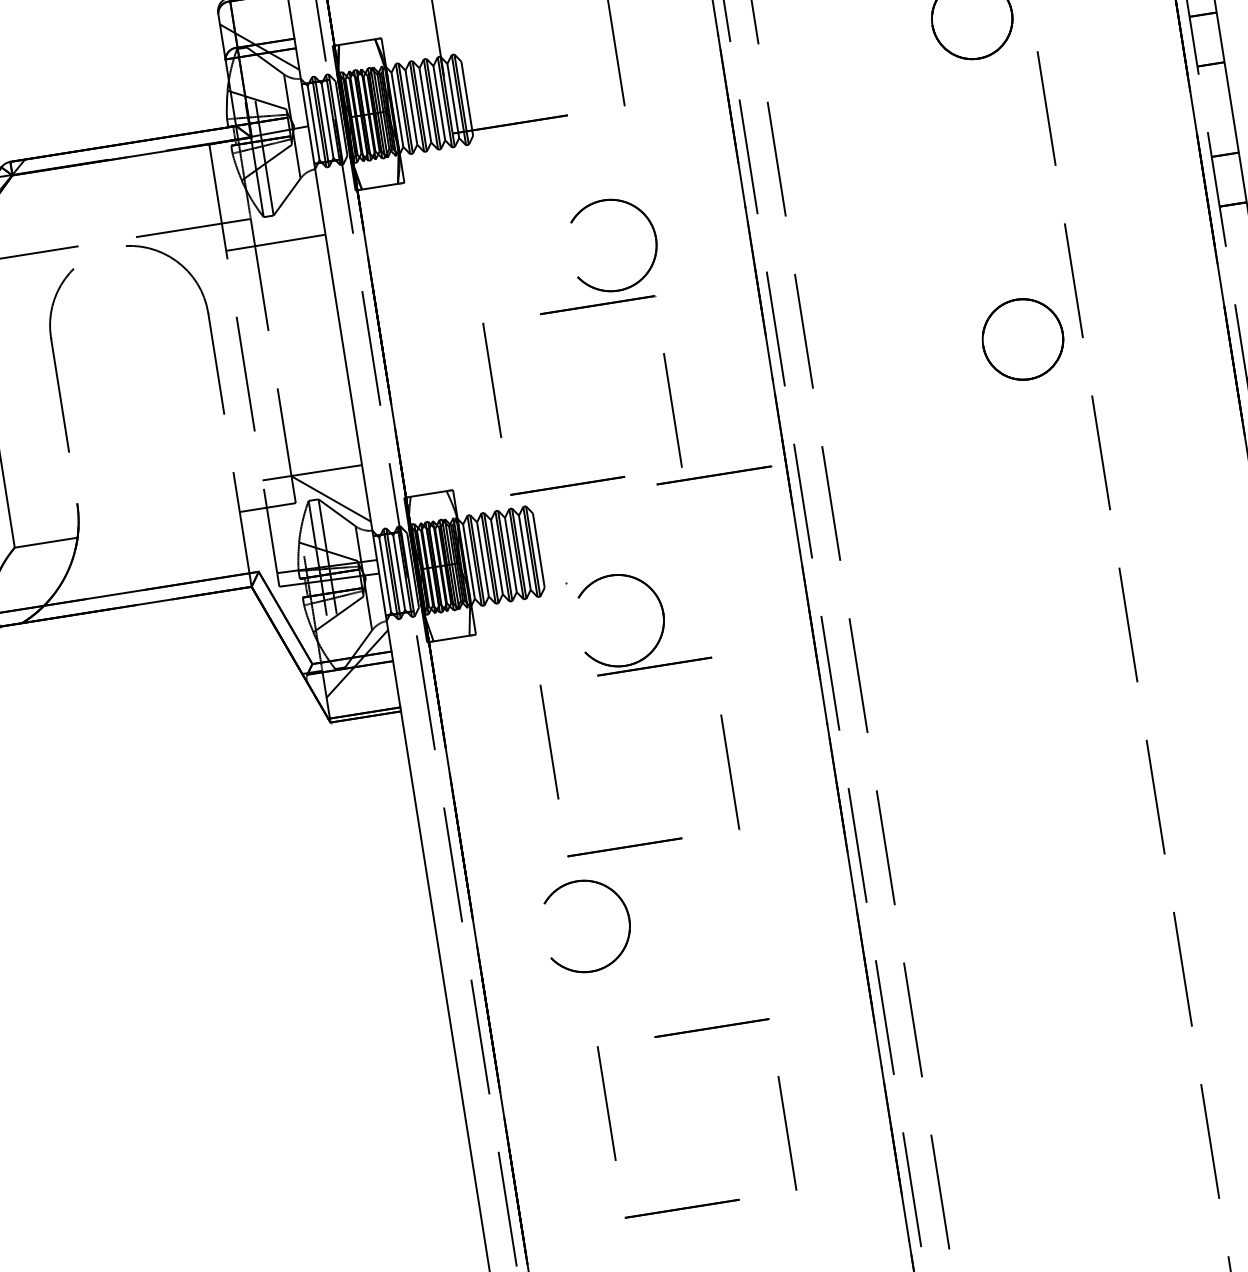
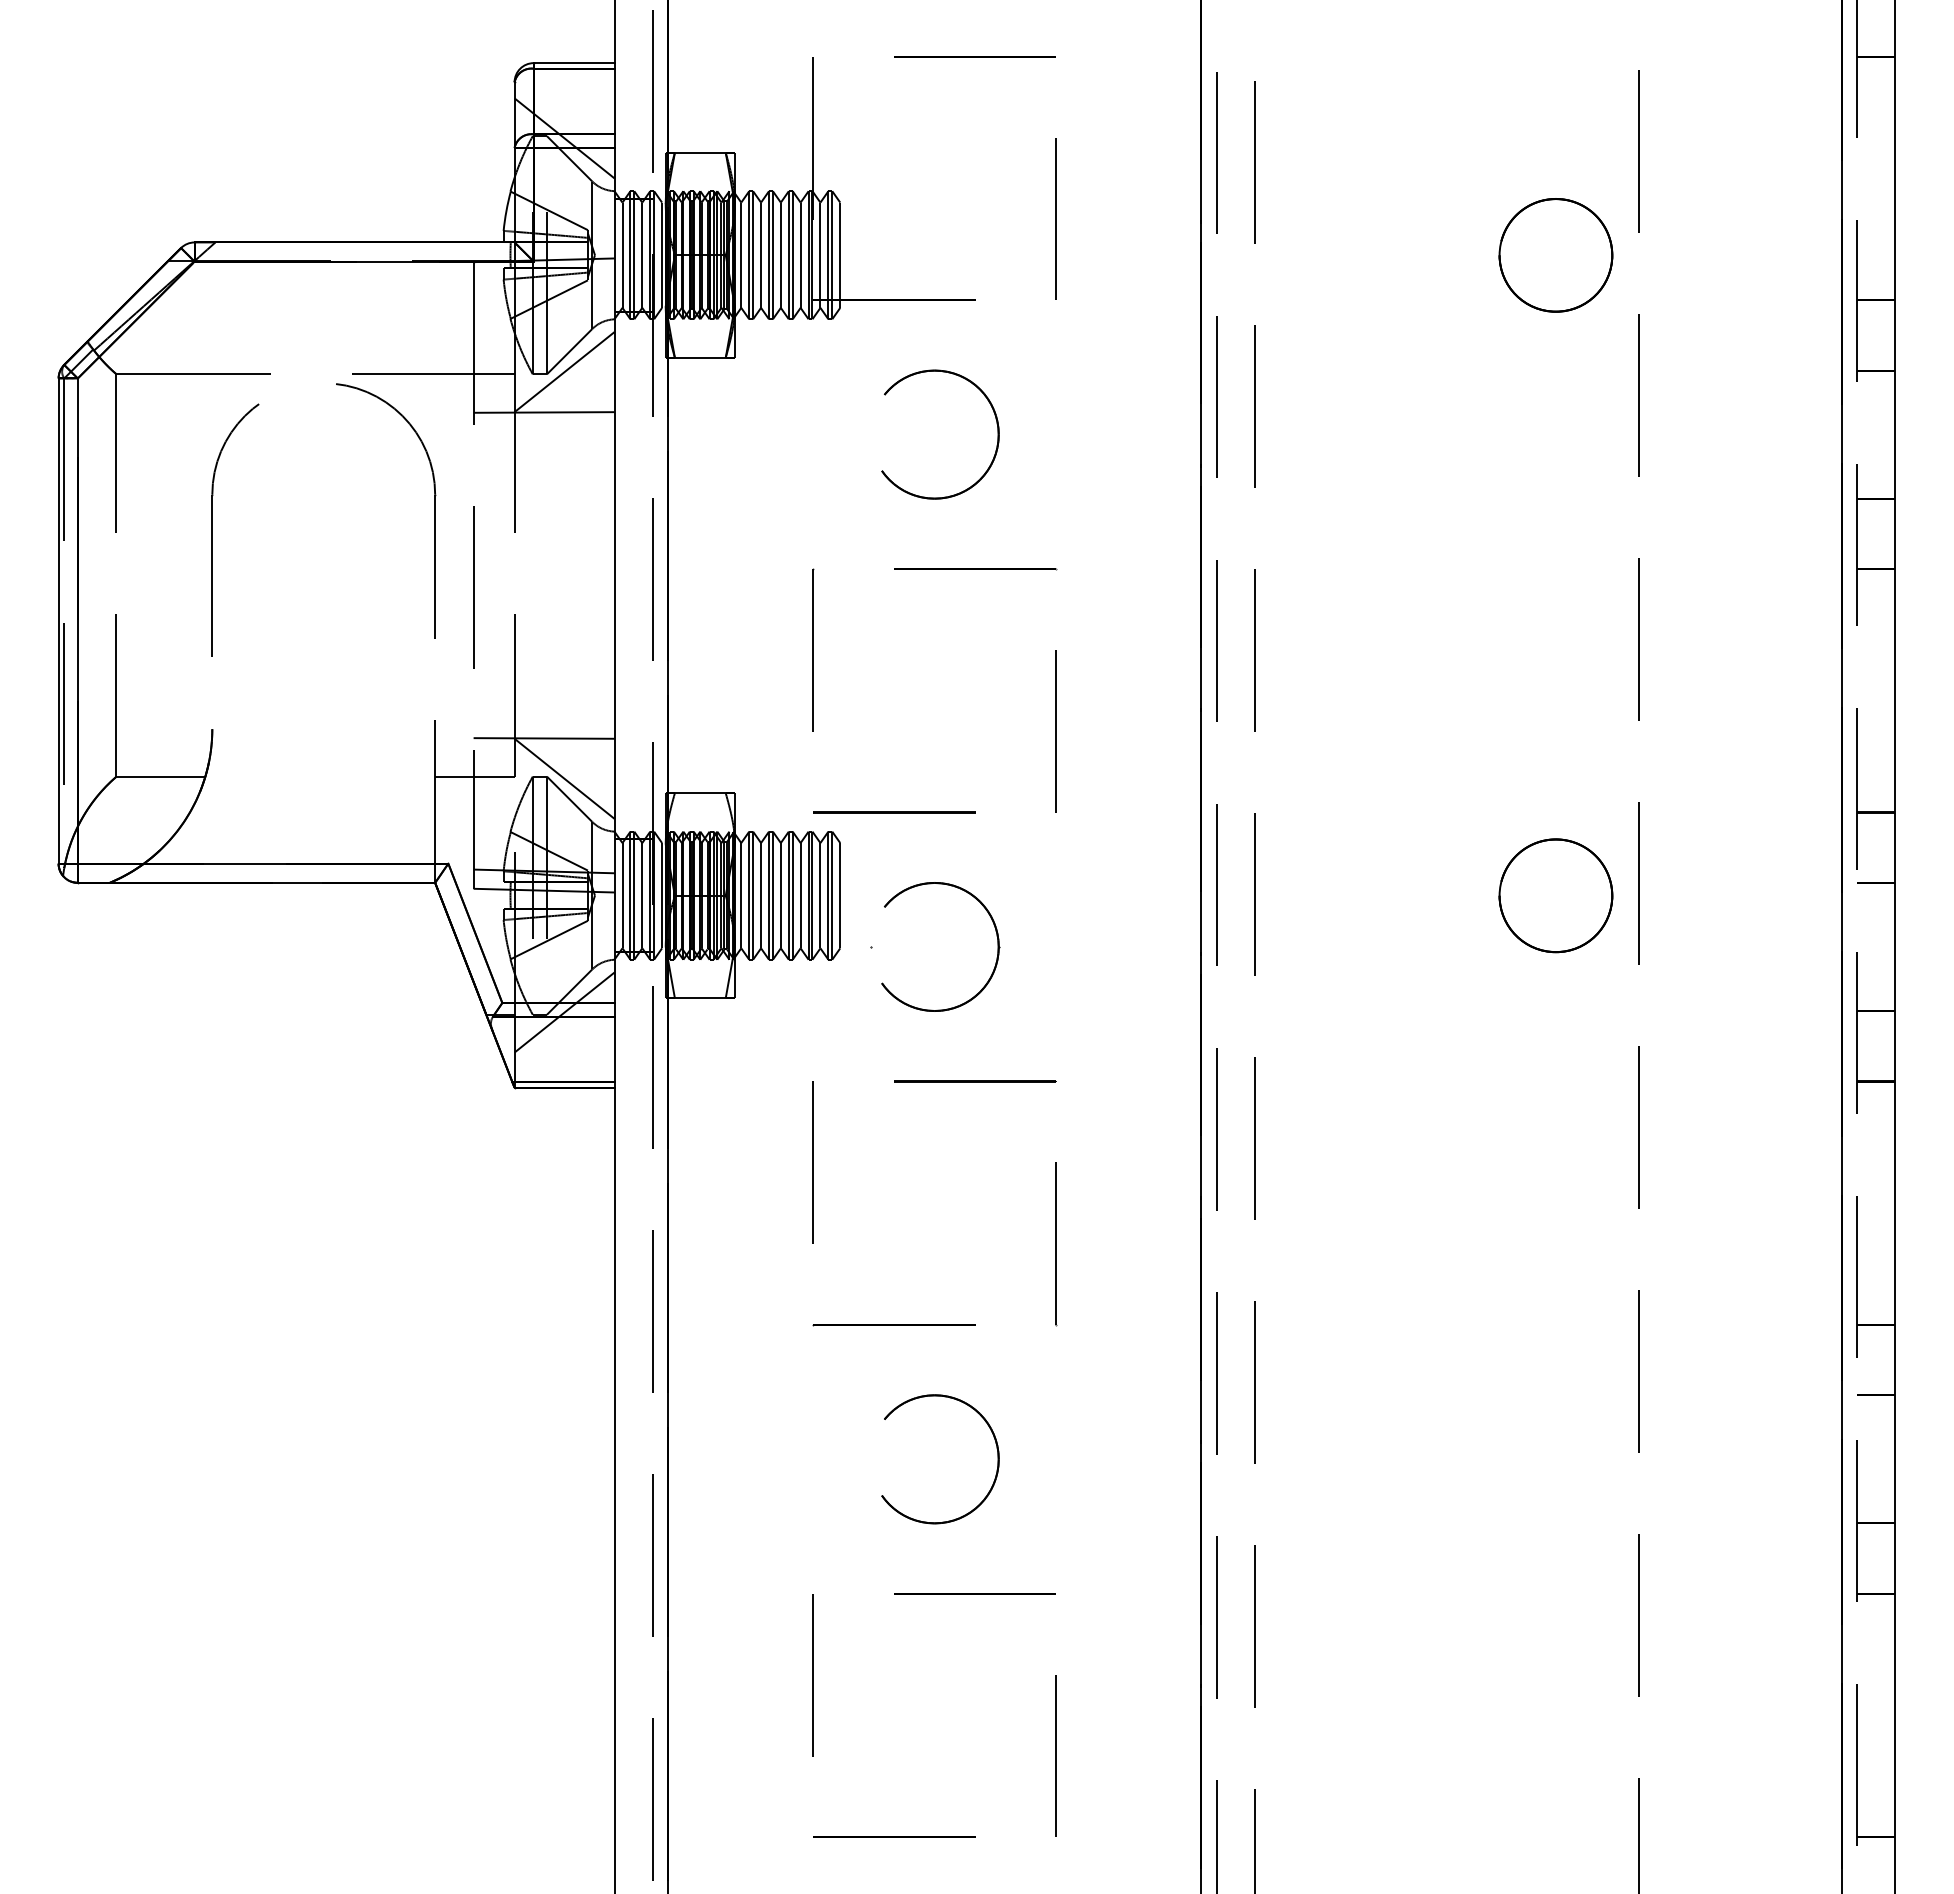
line: (285, 212) -> (564, 372), added
part: (653, 231) -> (996, 424), moved
part: (1022, 339) -> (1555, 895), moved
line: (714, 475) -> (1099, 830), removed
part: (660, 606) -> (996, 936), moved
part: (628, 926) -> (996, 1469), moved

